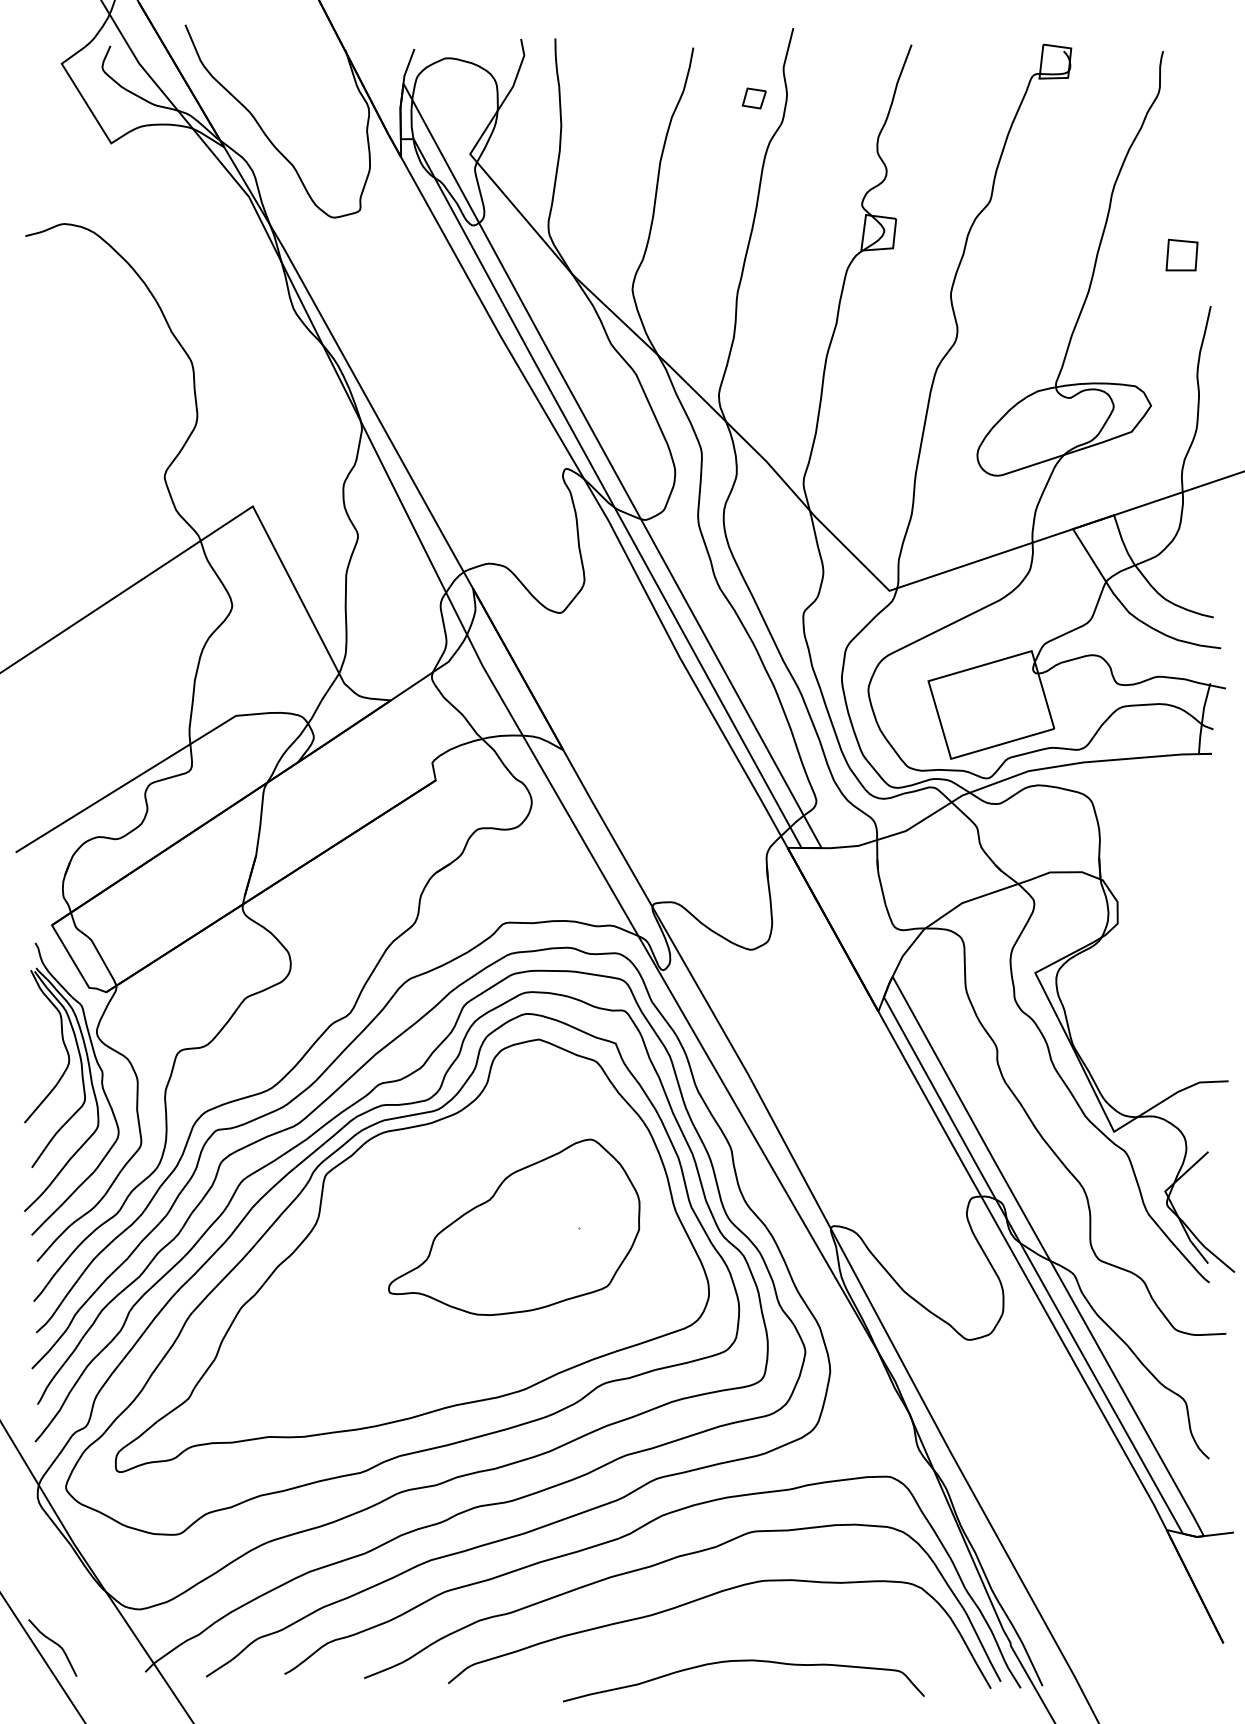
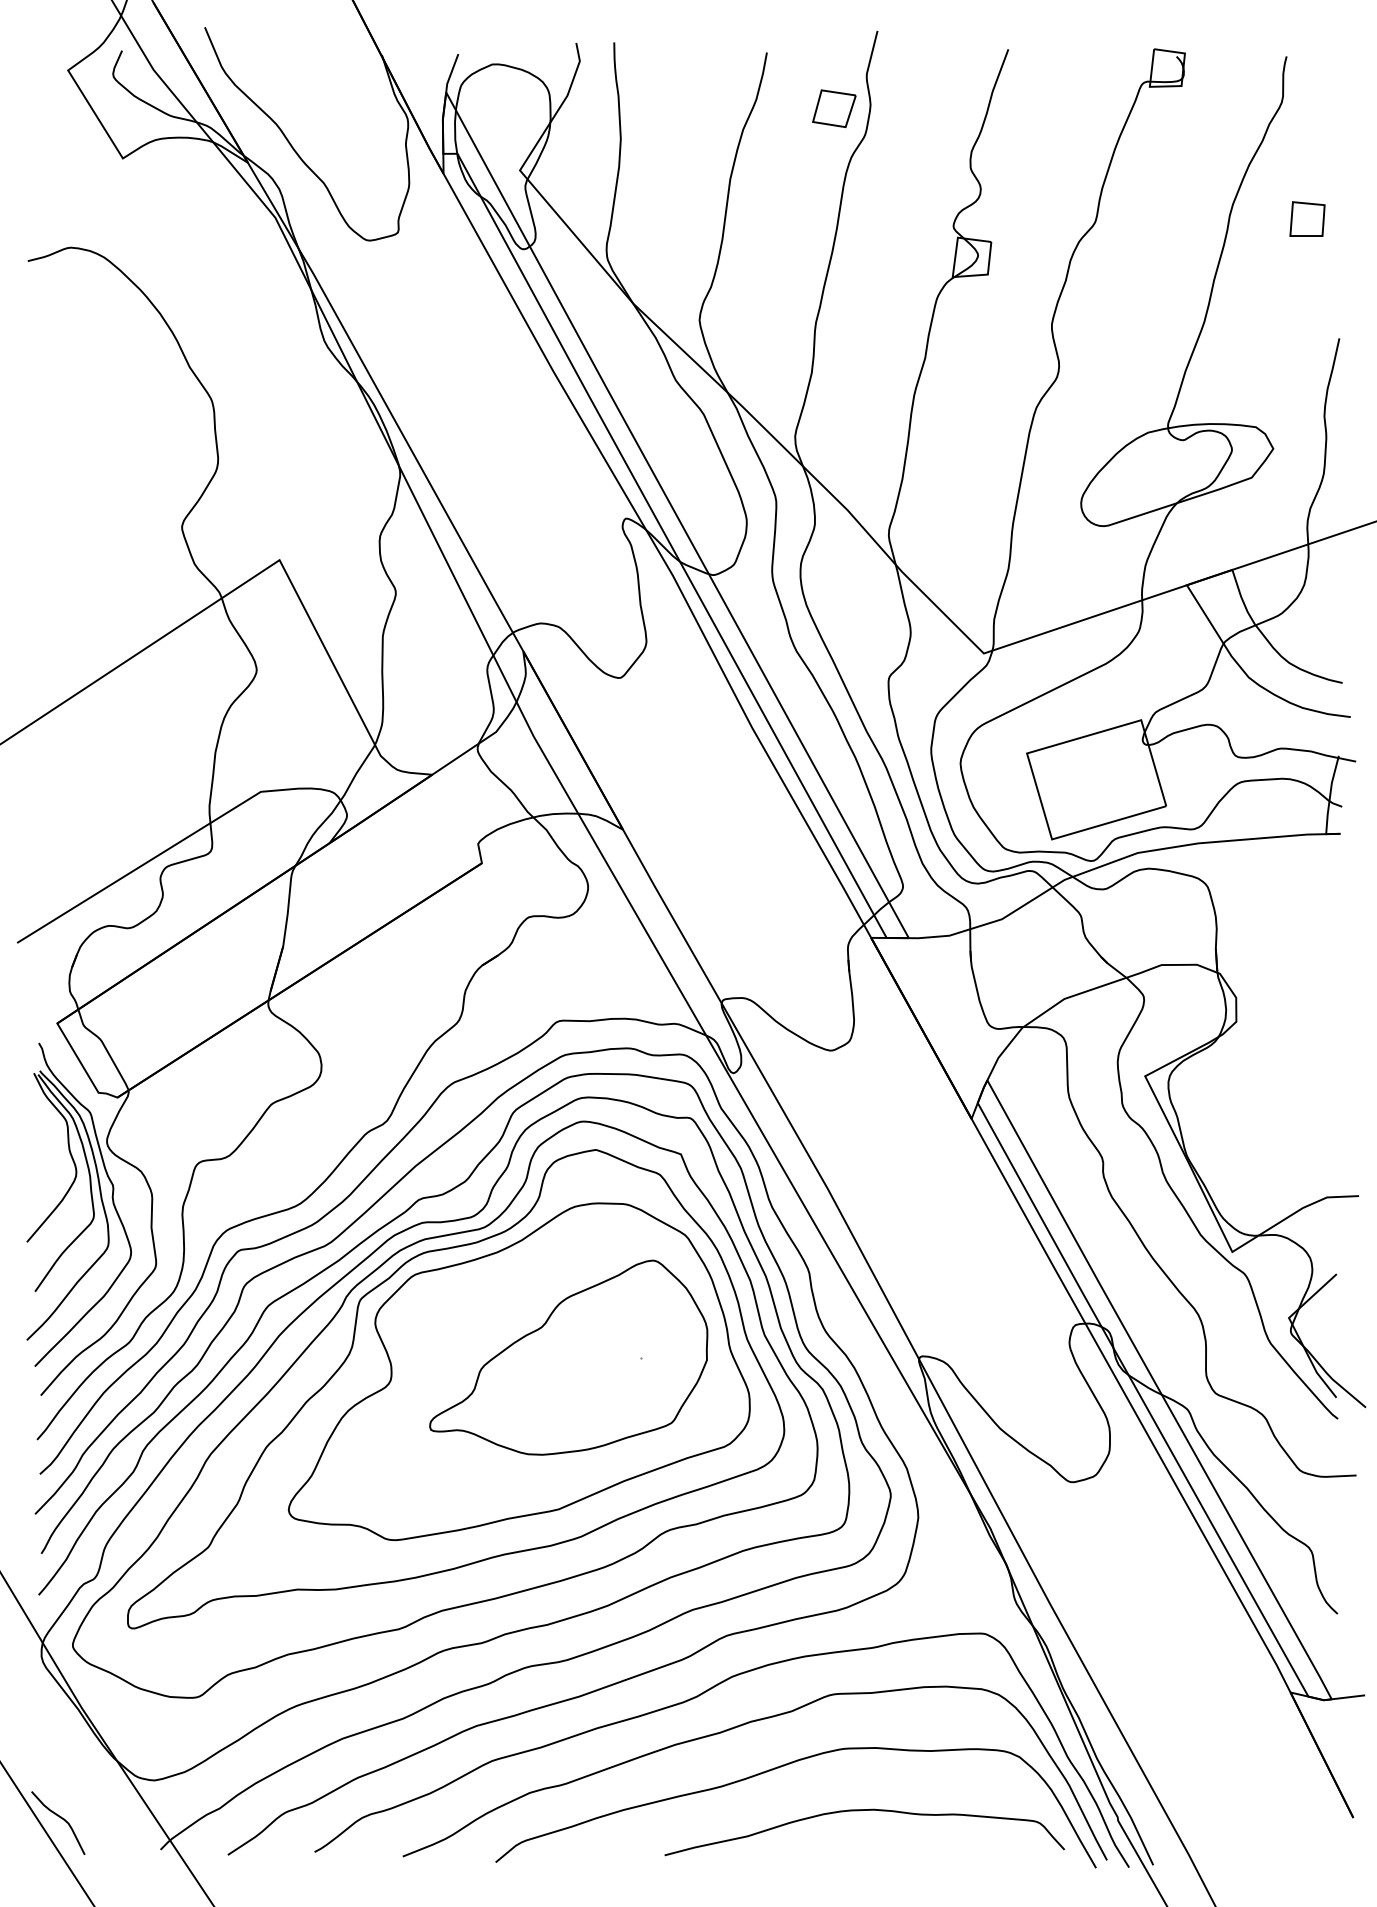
part: (754, 98) -> (834, 108), size x1.67
part: (1182, 254) -> (1307, 218), moved
part: (468, 1239) -> (518, 1371), added
curve: (740, 1661) -> (860, 1811), moved

